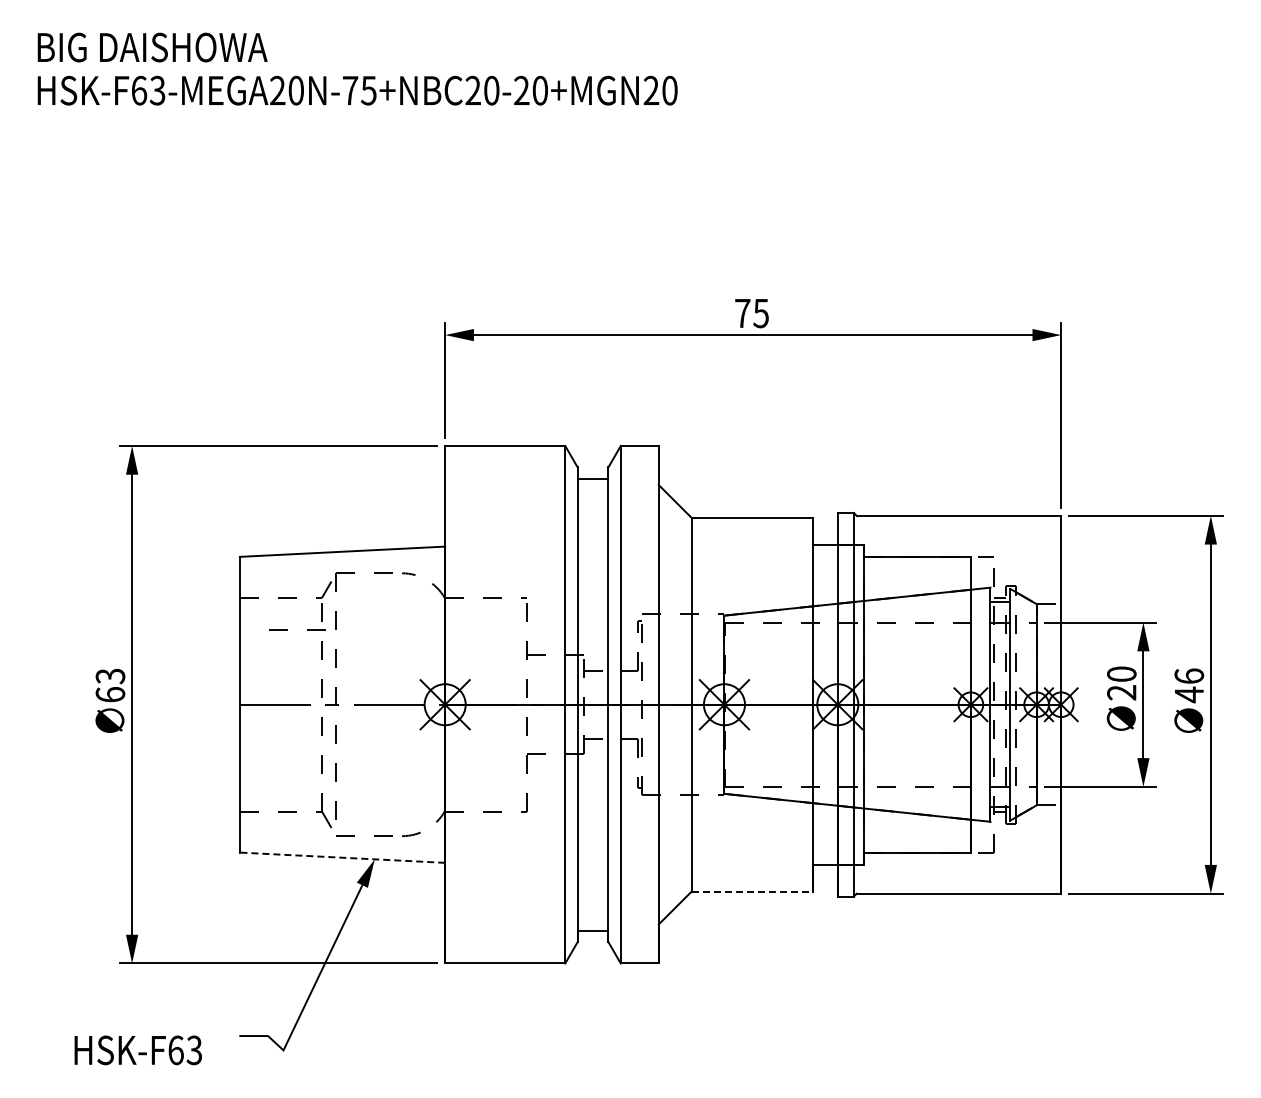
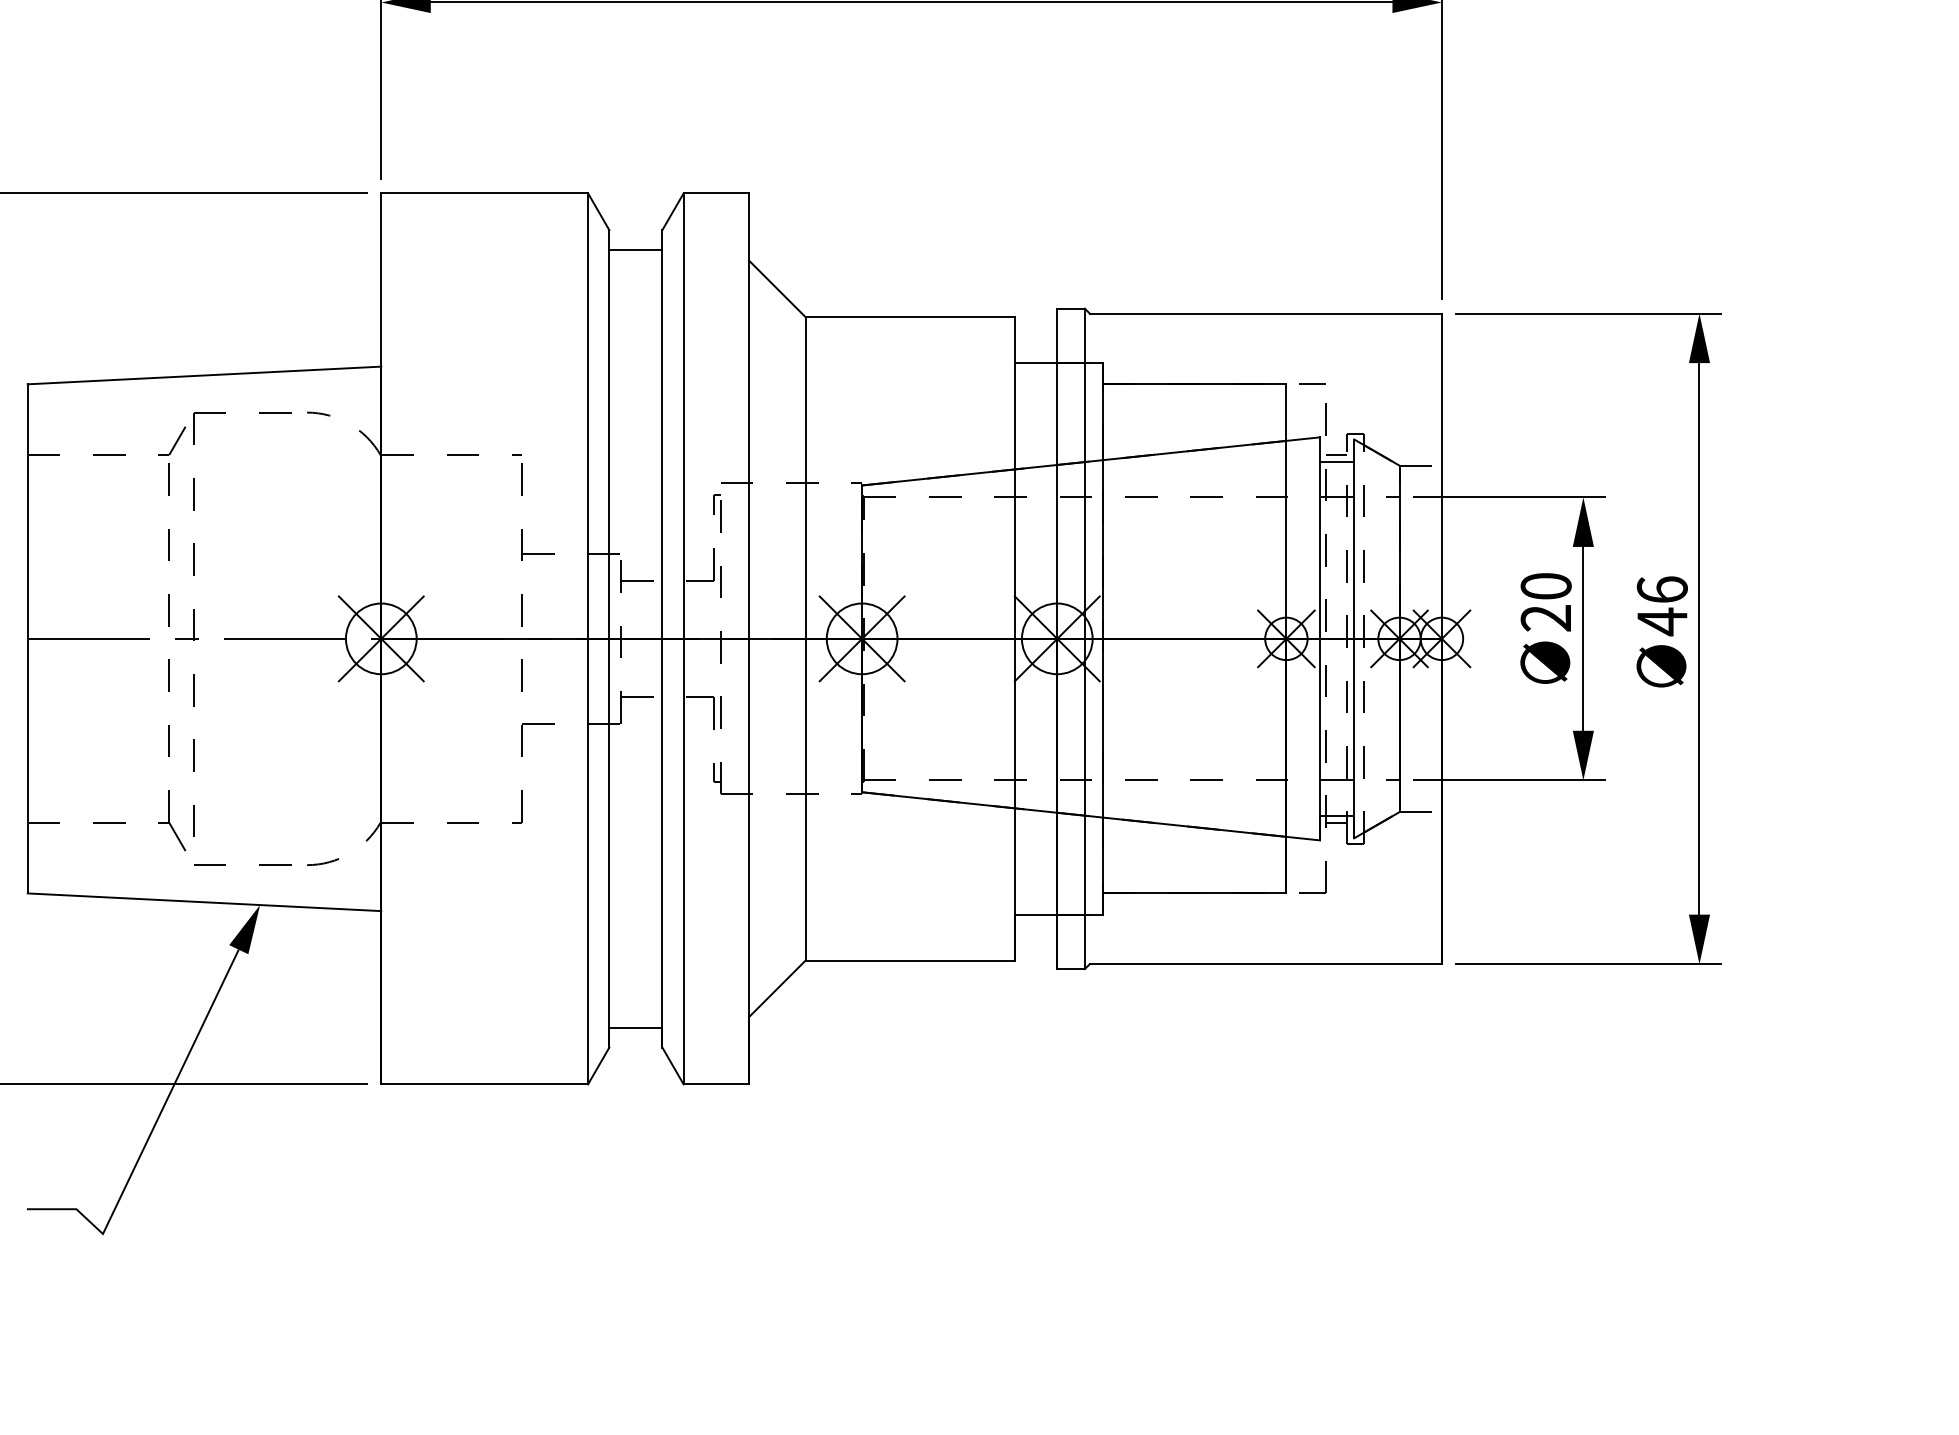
line: (287, 629) -> (109, 509), removed
line: (342, 857) -> (204, 901), dashed -> solid
line: (752, 891) -> (910, 960), dashed -> solid

